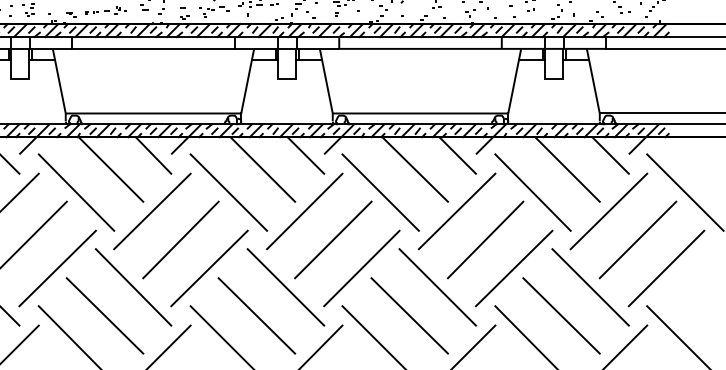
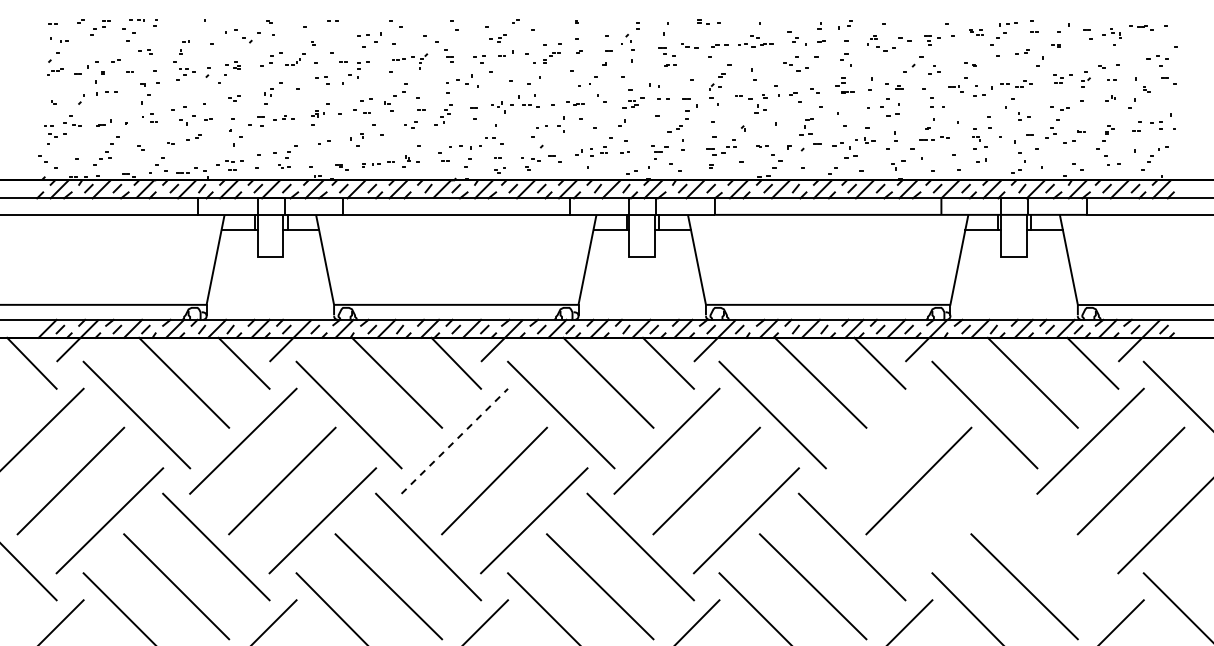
line: (456, 210) -> (878, 440), removed
line: (152, 211) -> (454, 441), solid -> dashed
line: (514, 268) -> (958, 520), removed
line: (590, 286) -> (1064, 546), removed

